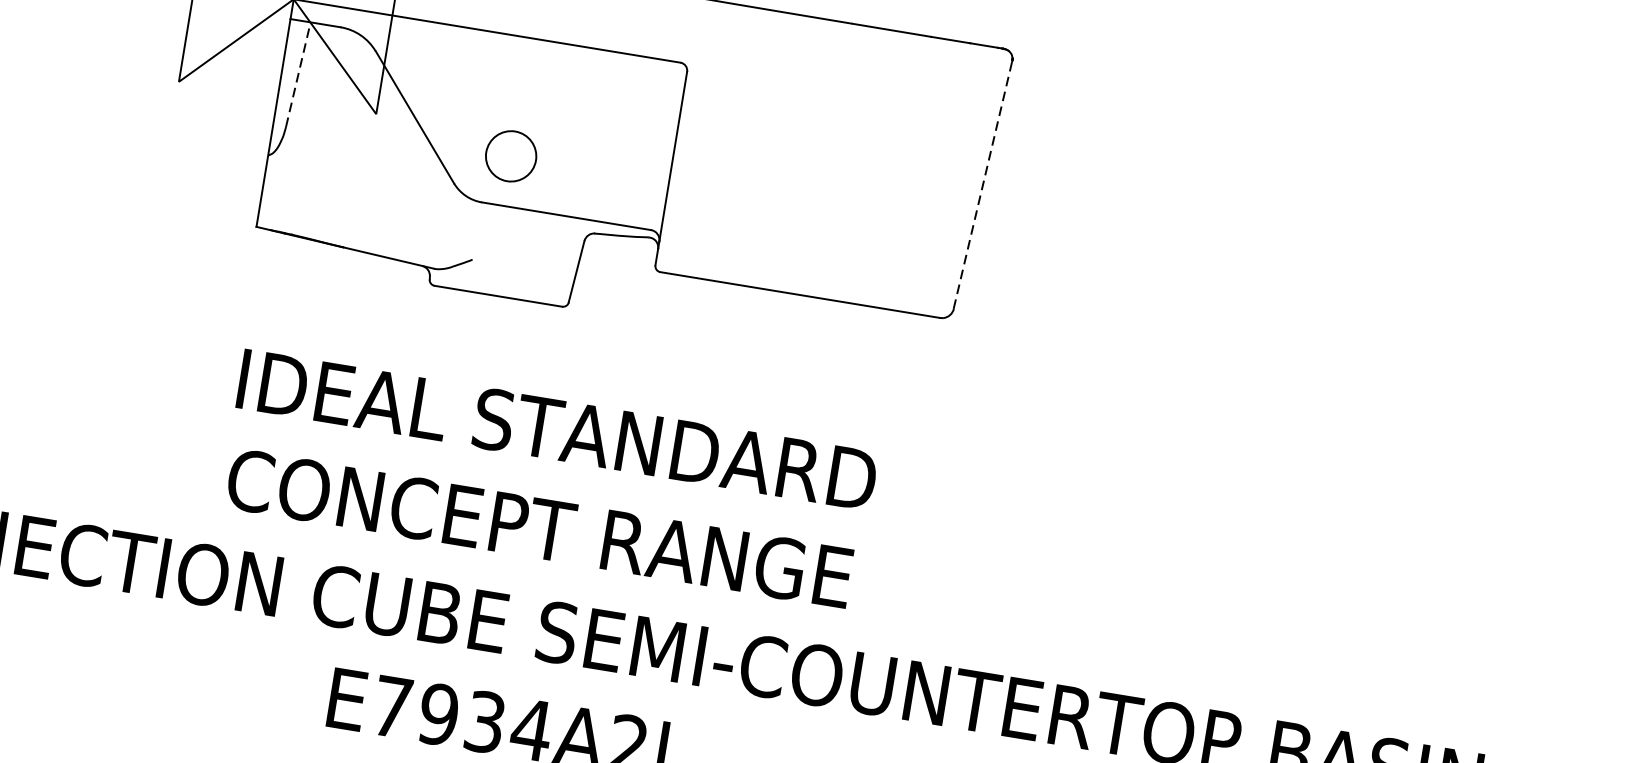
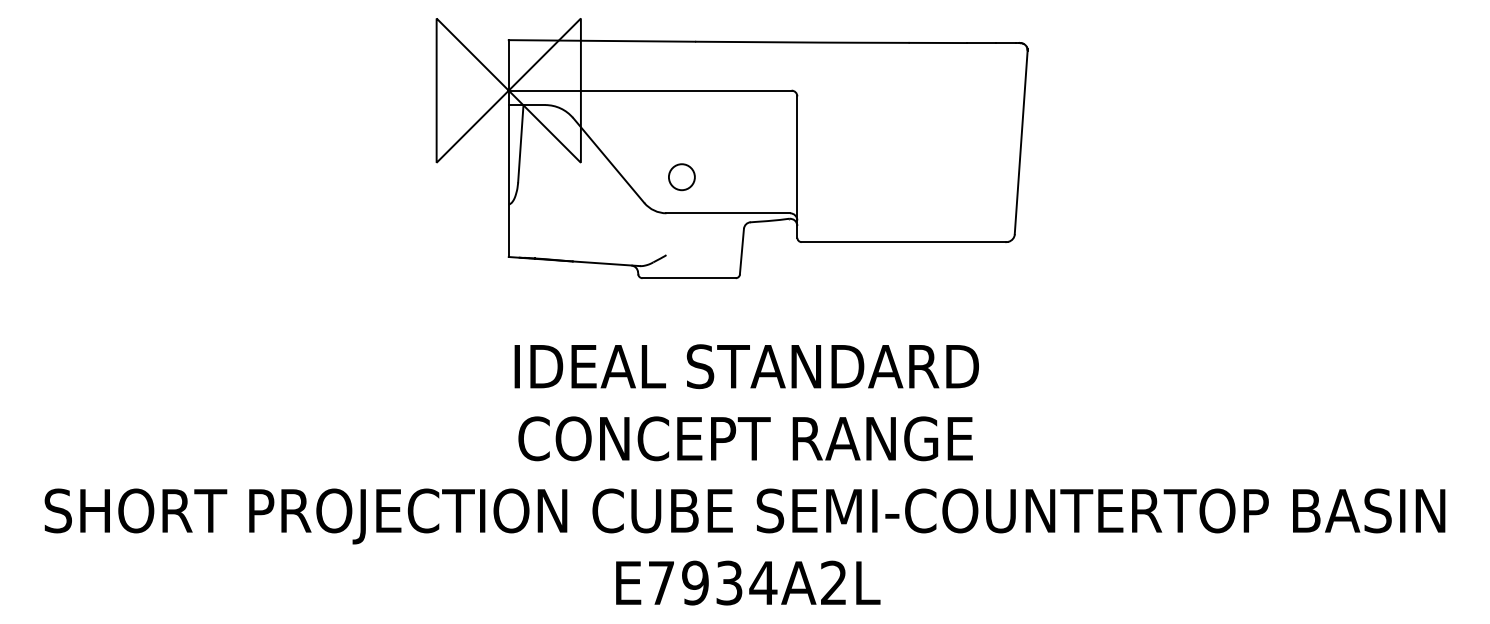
line: (297, 74) -> (520, 143), dashed -> solid
circle: (510, 156) -> (681, 177), size x0.71
line: (983, 185) -> (1021, 142), dashed -> solid

